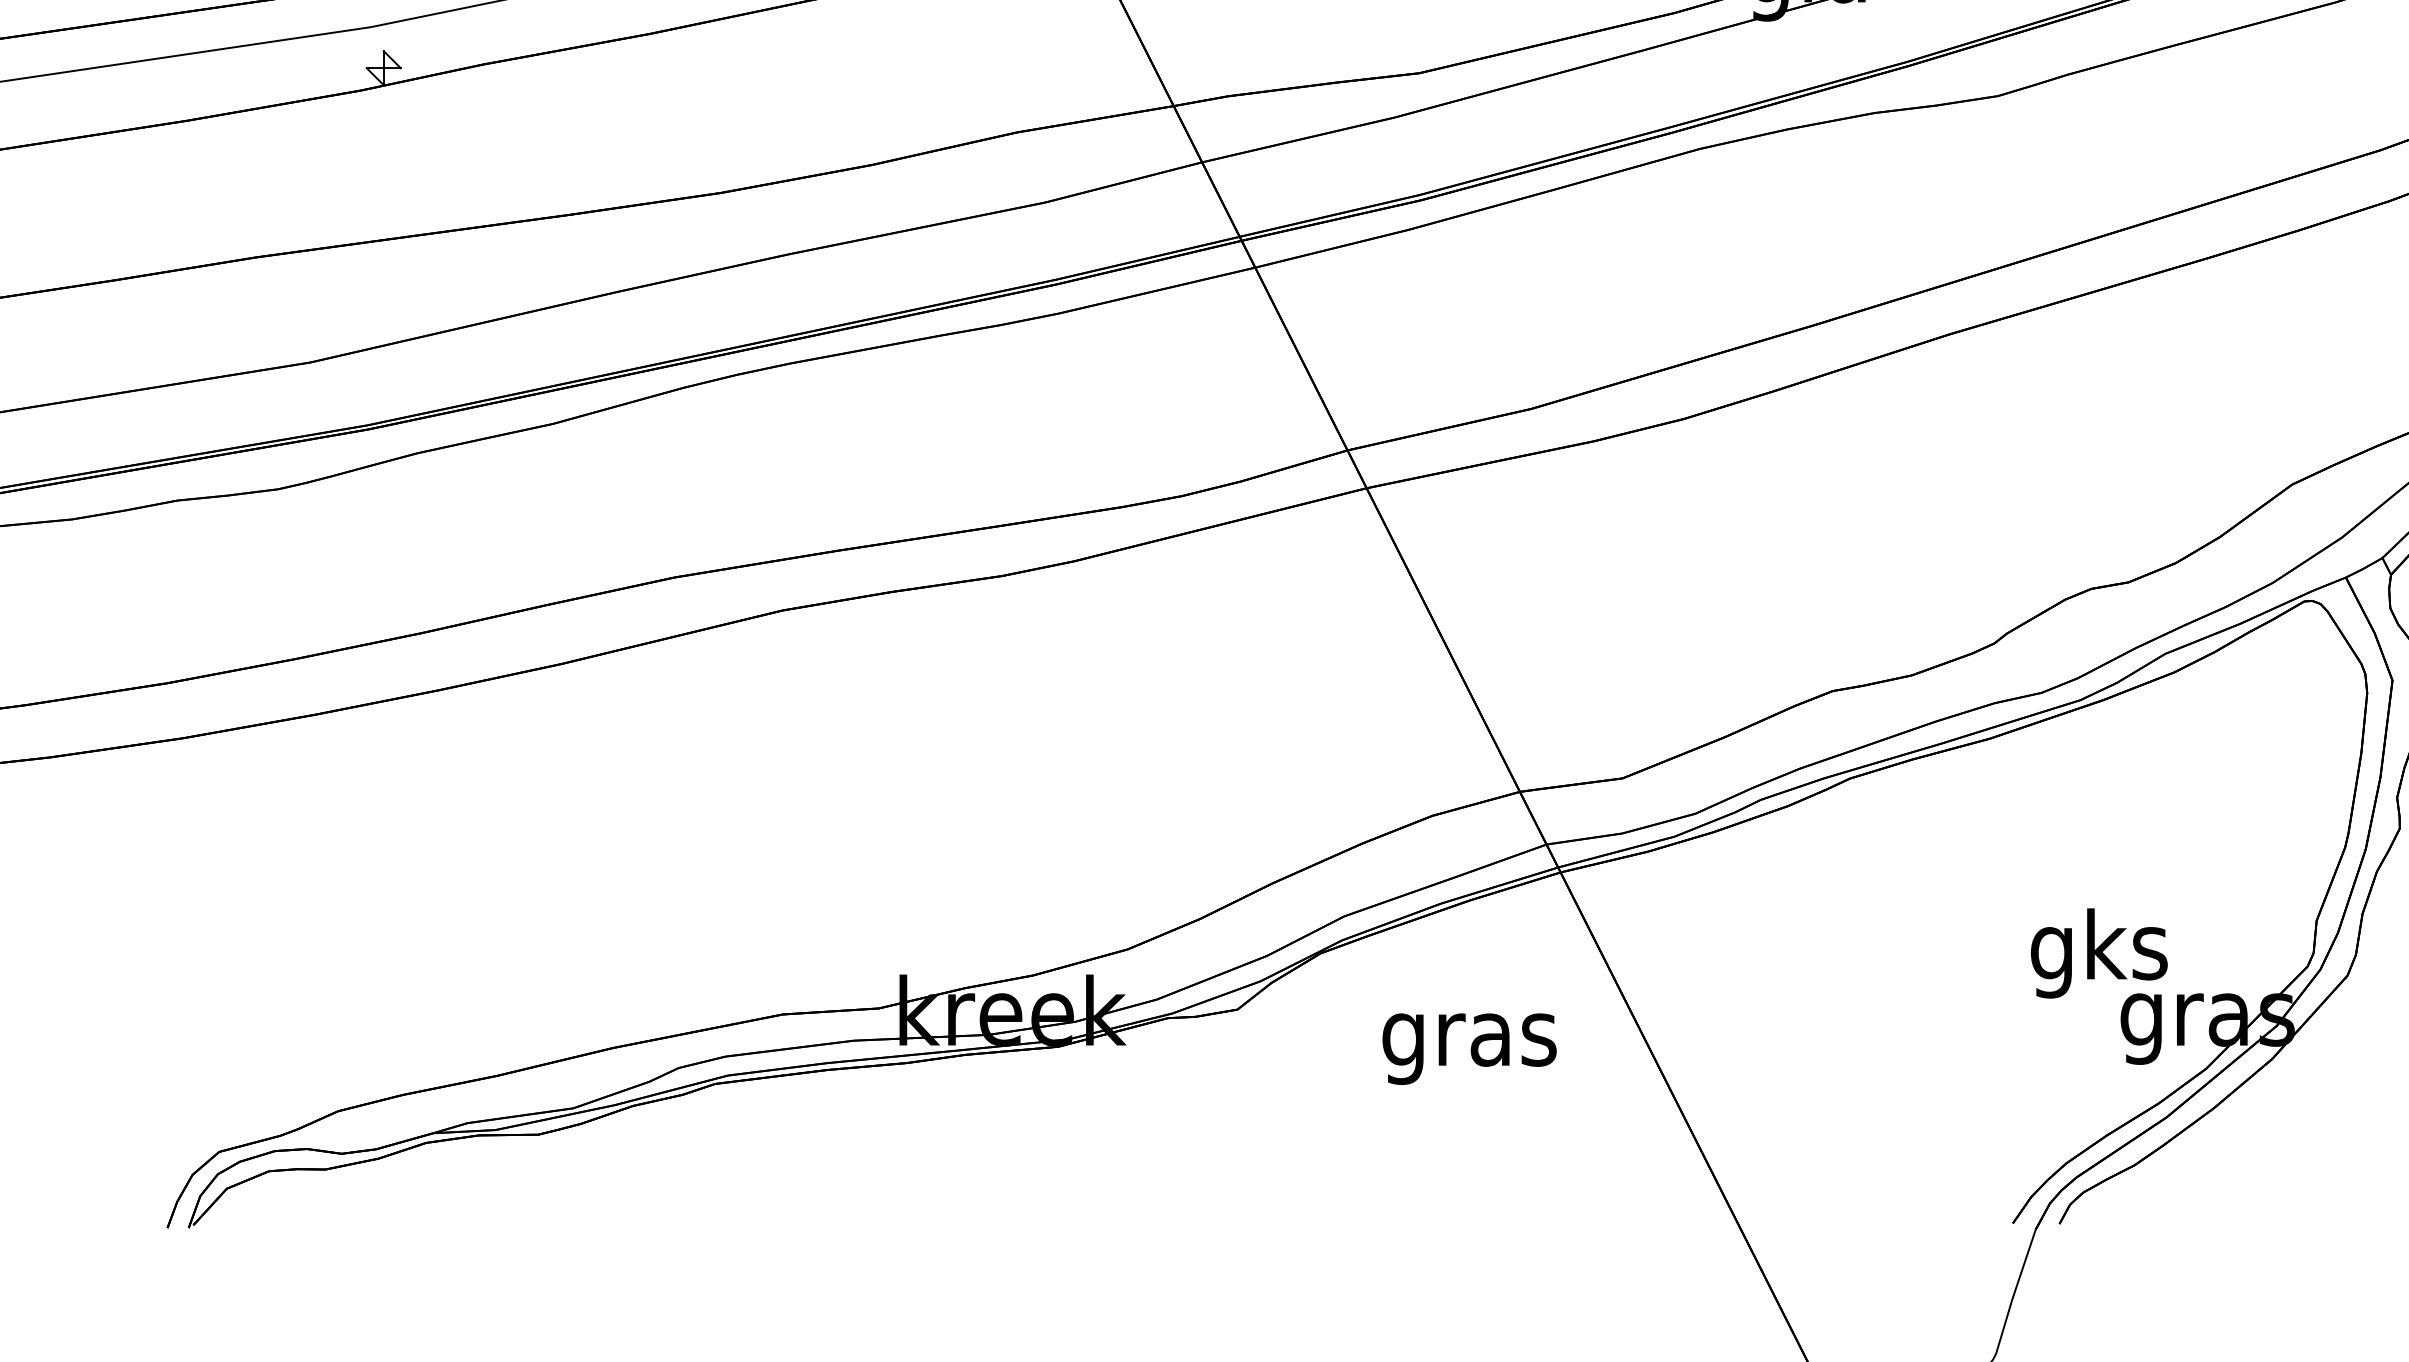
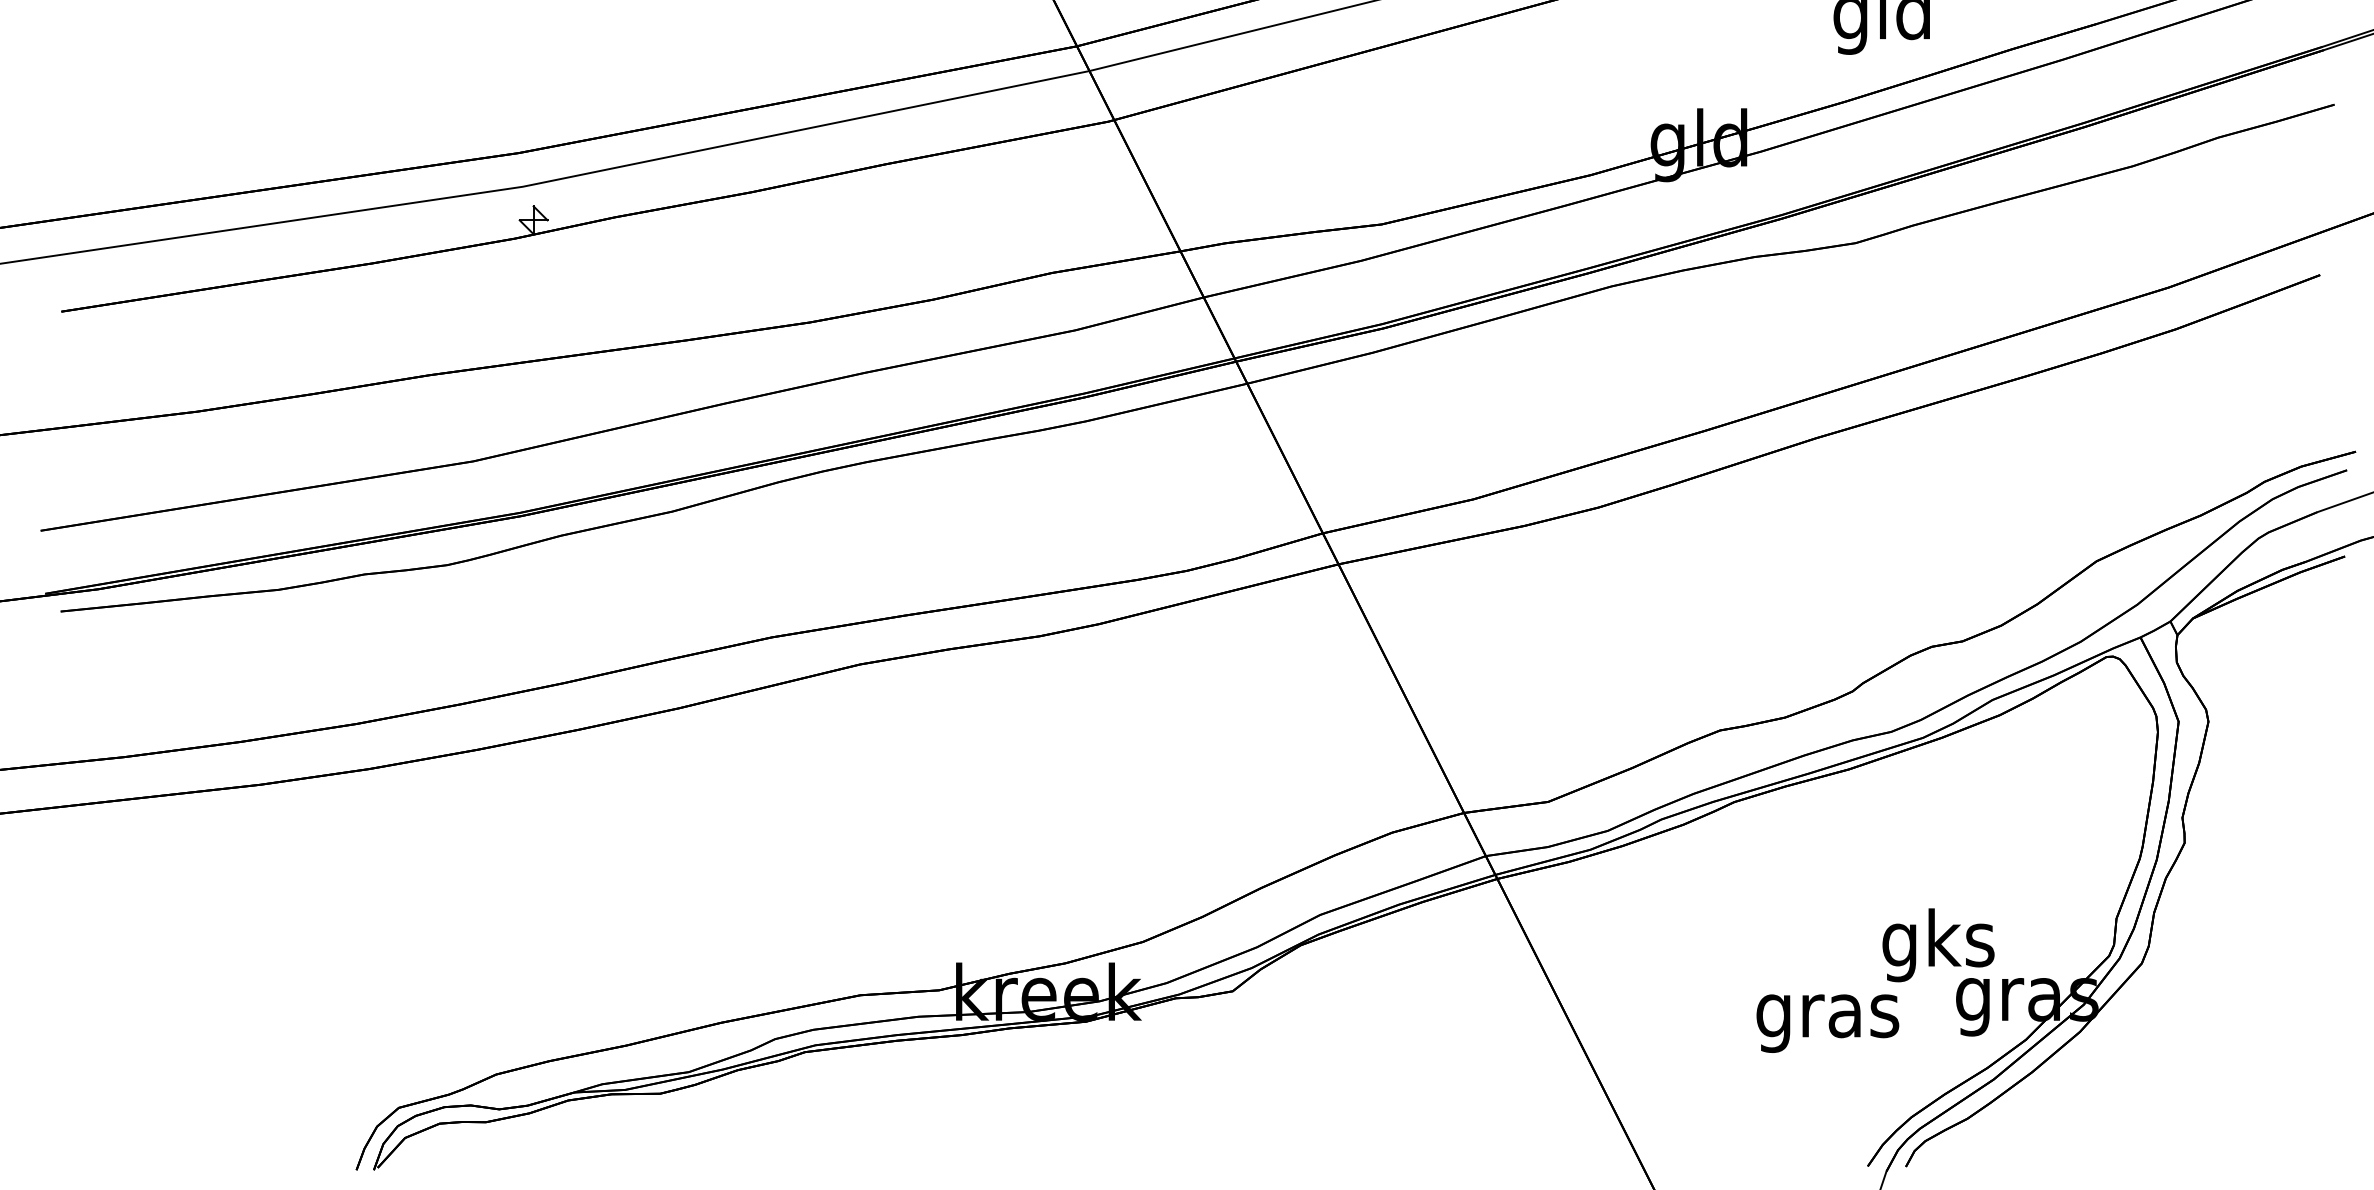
text: (1469, 1048) -> (1827, 1023), moved

